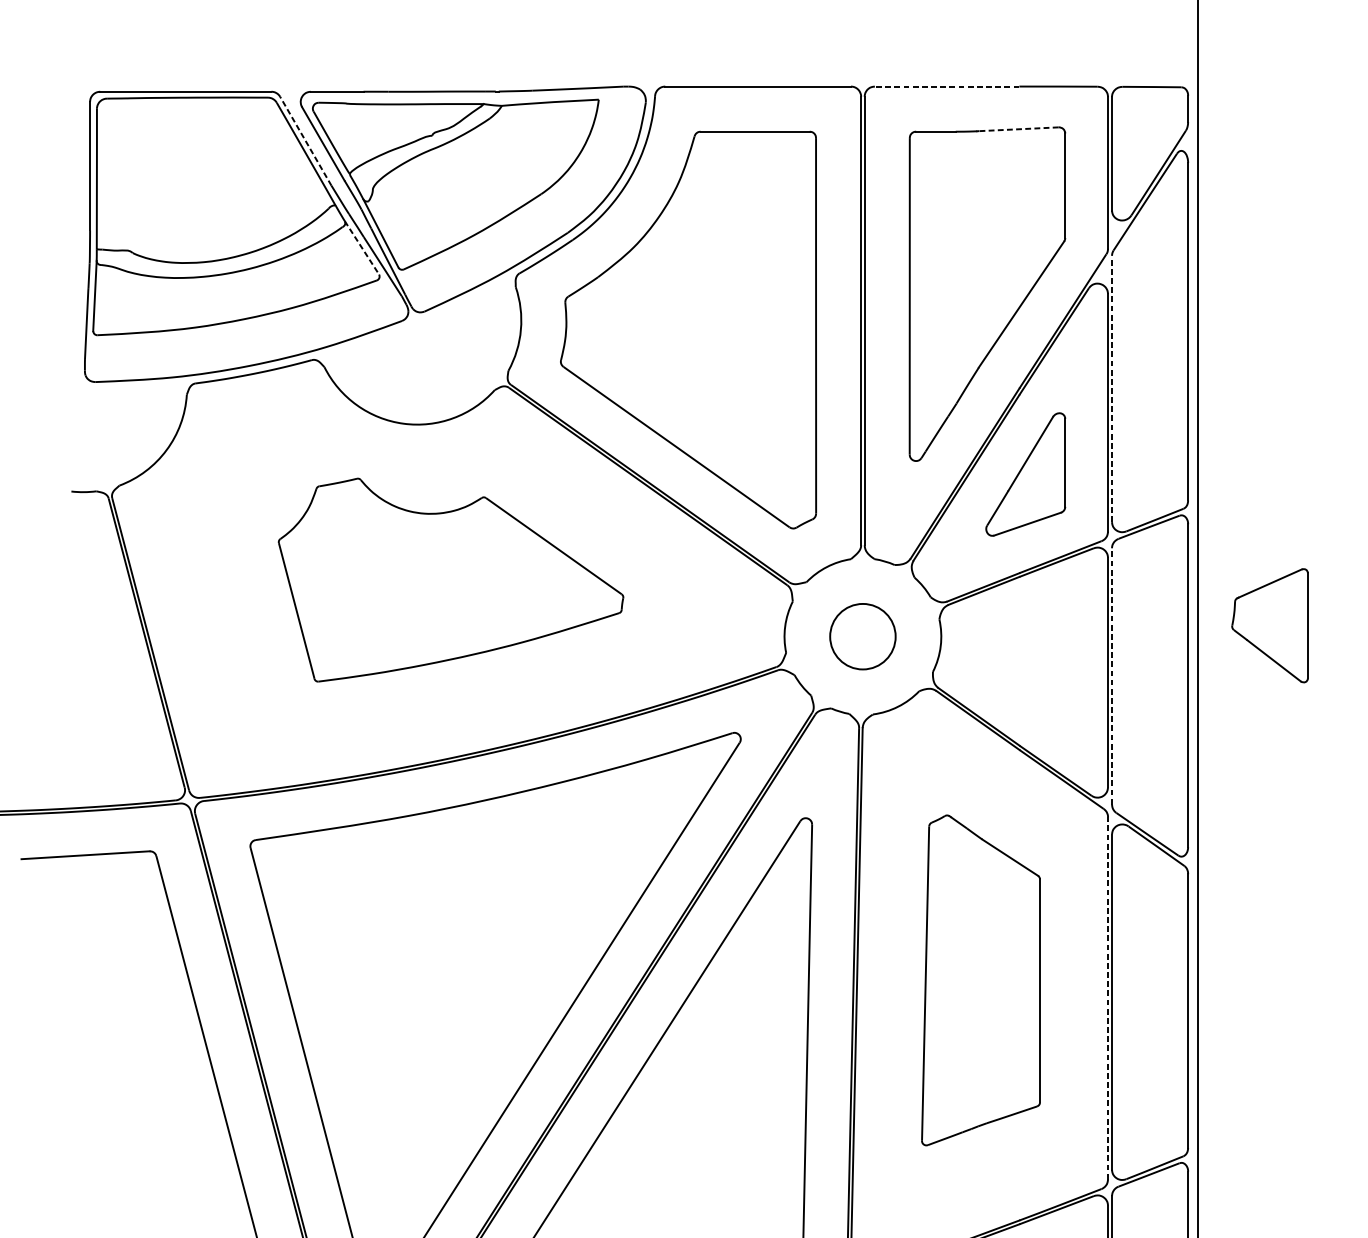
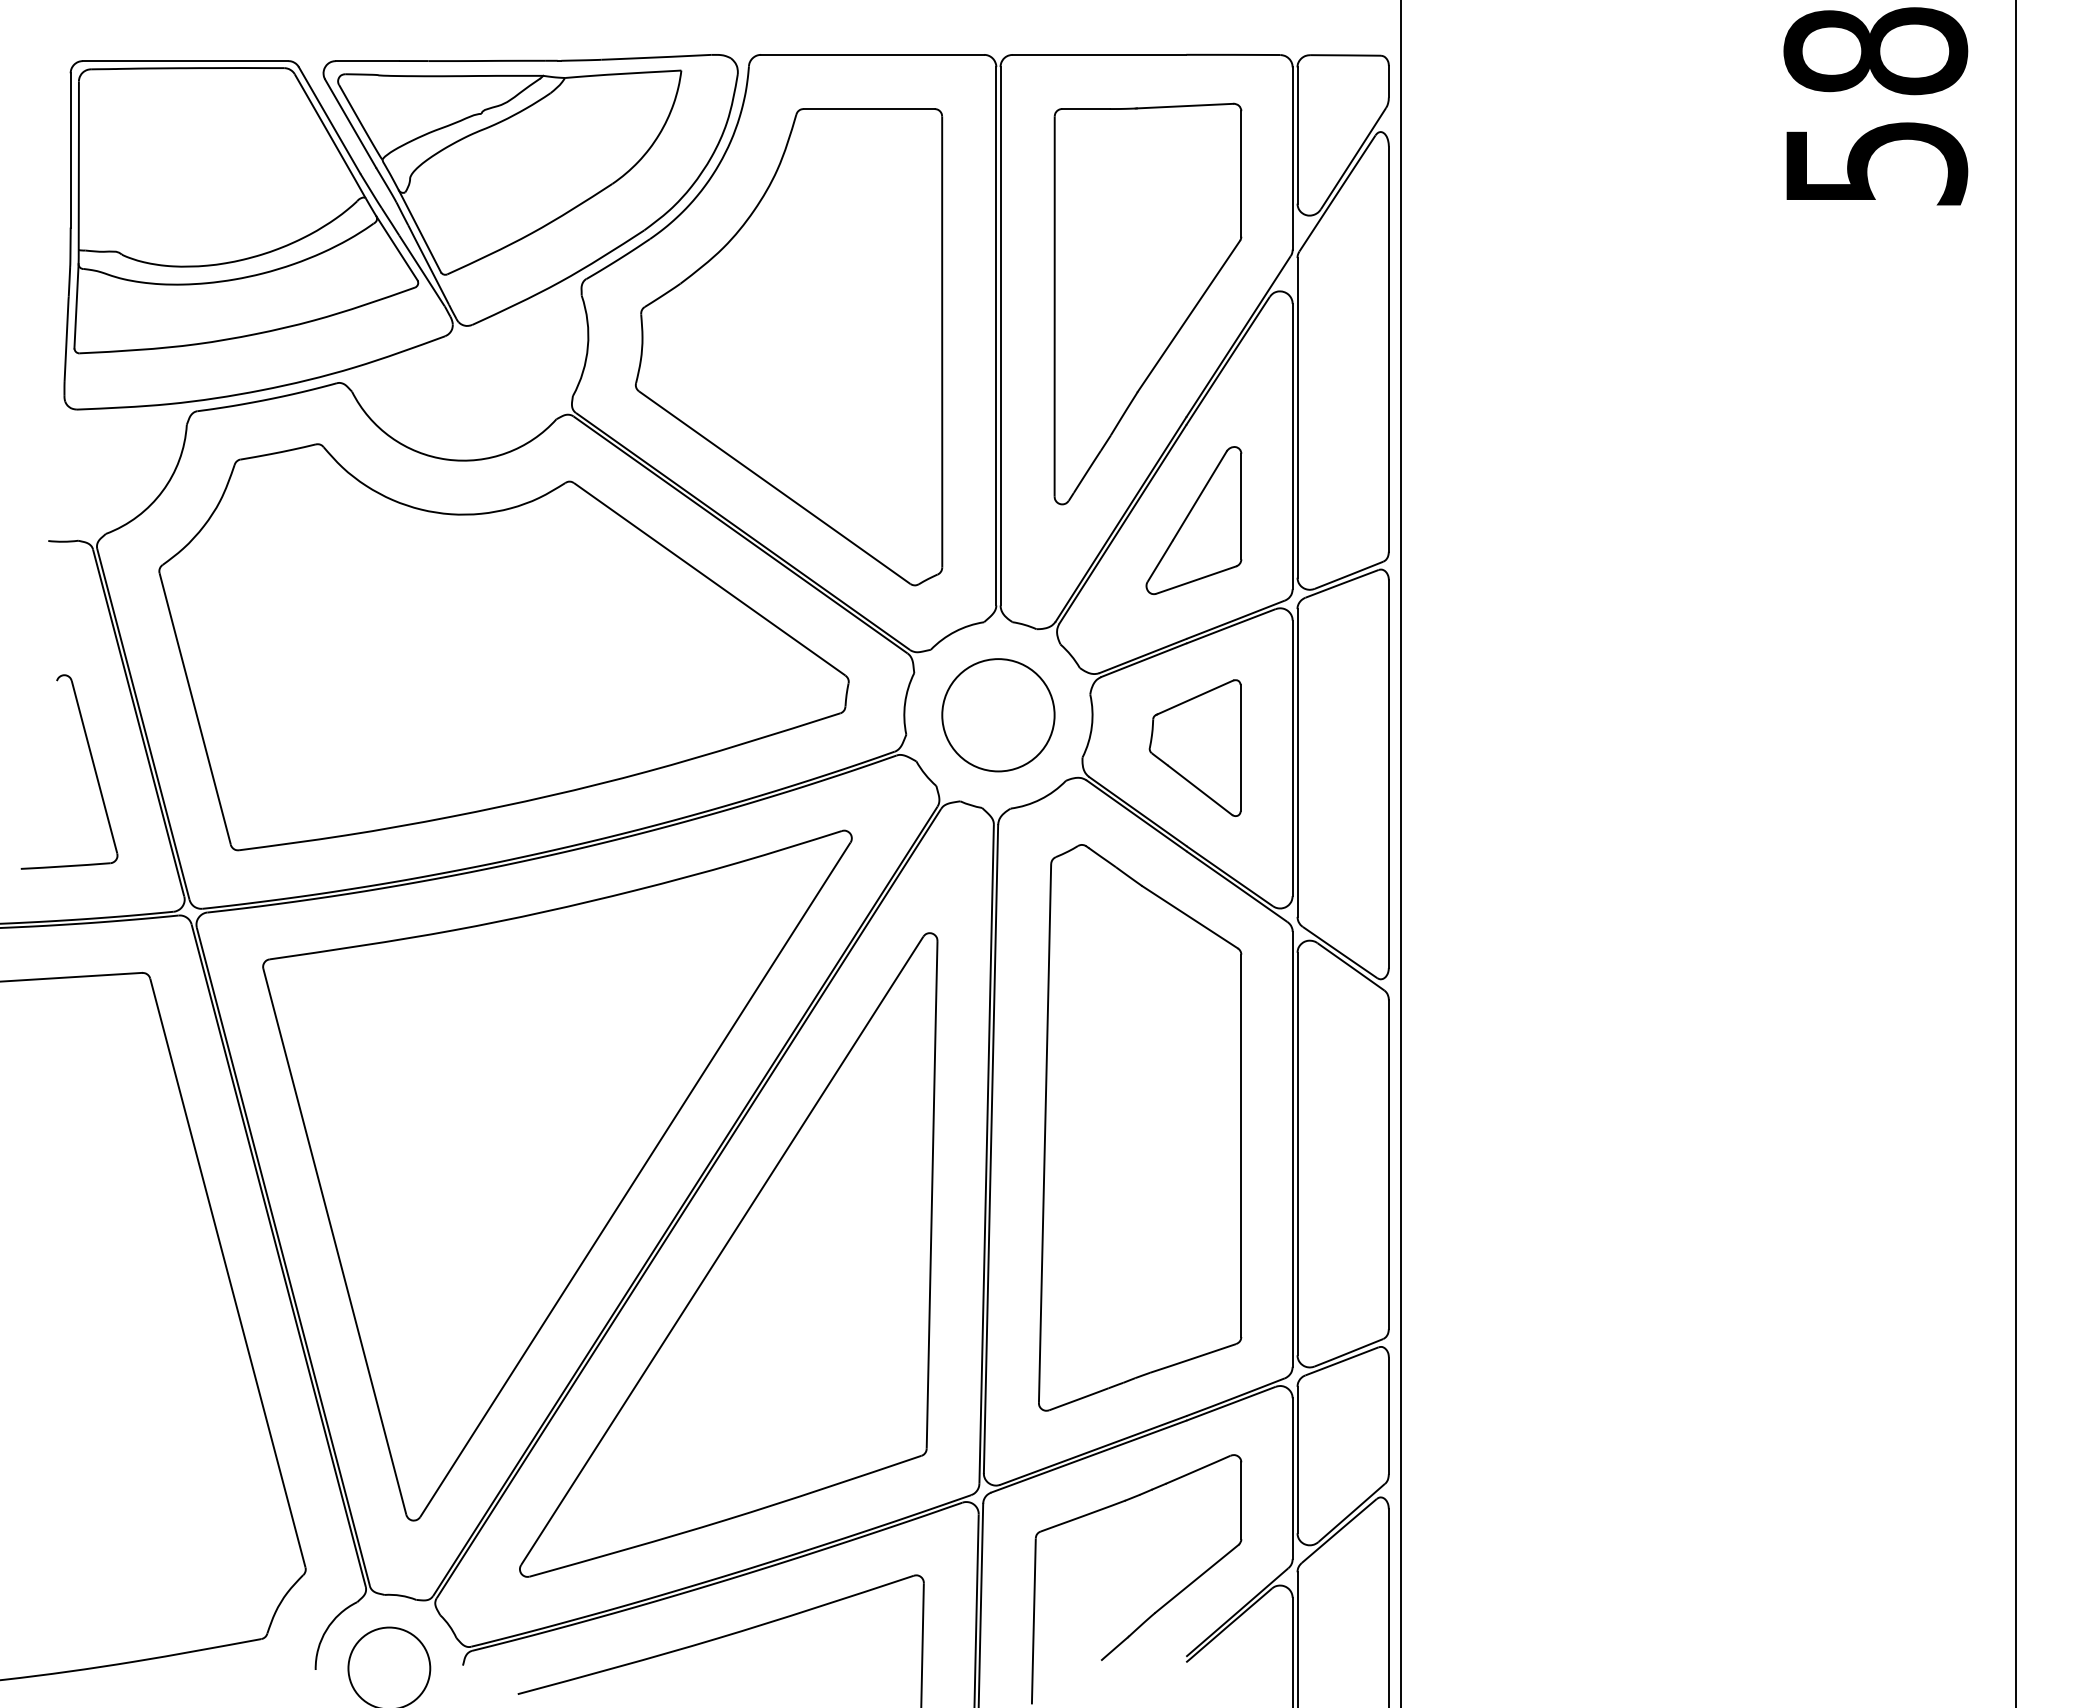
line: (947, 86) -> (1099, 54), dashed -> solid
line: (1017, 129) -> (1184, 106), dashed -> solid
line: (305, 141) -> (329, 120), dashed -> solid
line: (362, 247) -> (397, 248), dashed -> solid
line: (1112, 388) -> (1297, 417), dashed -> solid
part: (450, 580) -> (503, 647), size x1.67
part: (1269, 625) -> (1194, 747), moved
circle: (862, 636) -> (998, 715), size x1.43
line: (1112, 676) -> (1297, 762), dashed -> solid
part: (108, 677) -> (92, 764), added
part: (981, 980) -> (1140, 1127), size x1.43
line: (1107, 997) -> (1292, 1148), dashed -> solid

